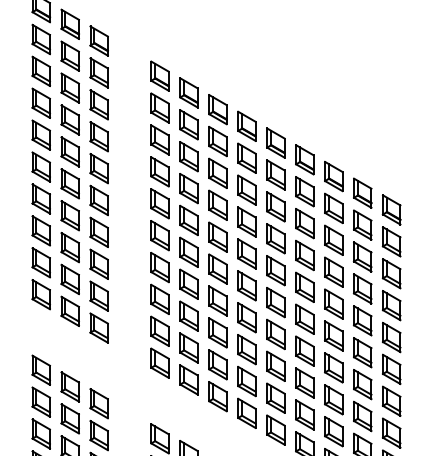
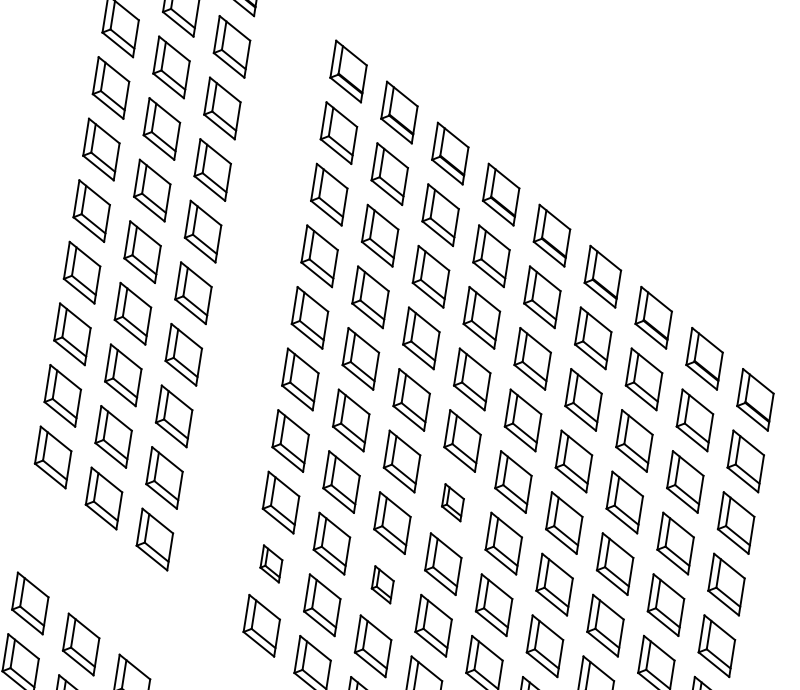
part: (246, 285) -> (452, 501), size x0.6
part: (159, 330) -> (270, 562), size x0.6
part: (217, 332) -> (382, 583), size x0.6

